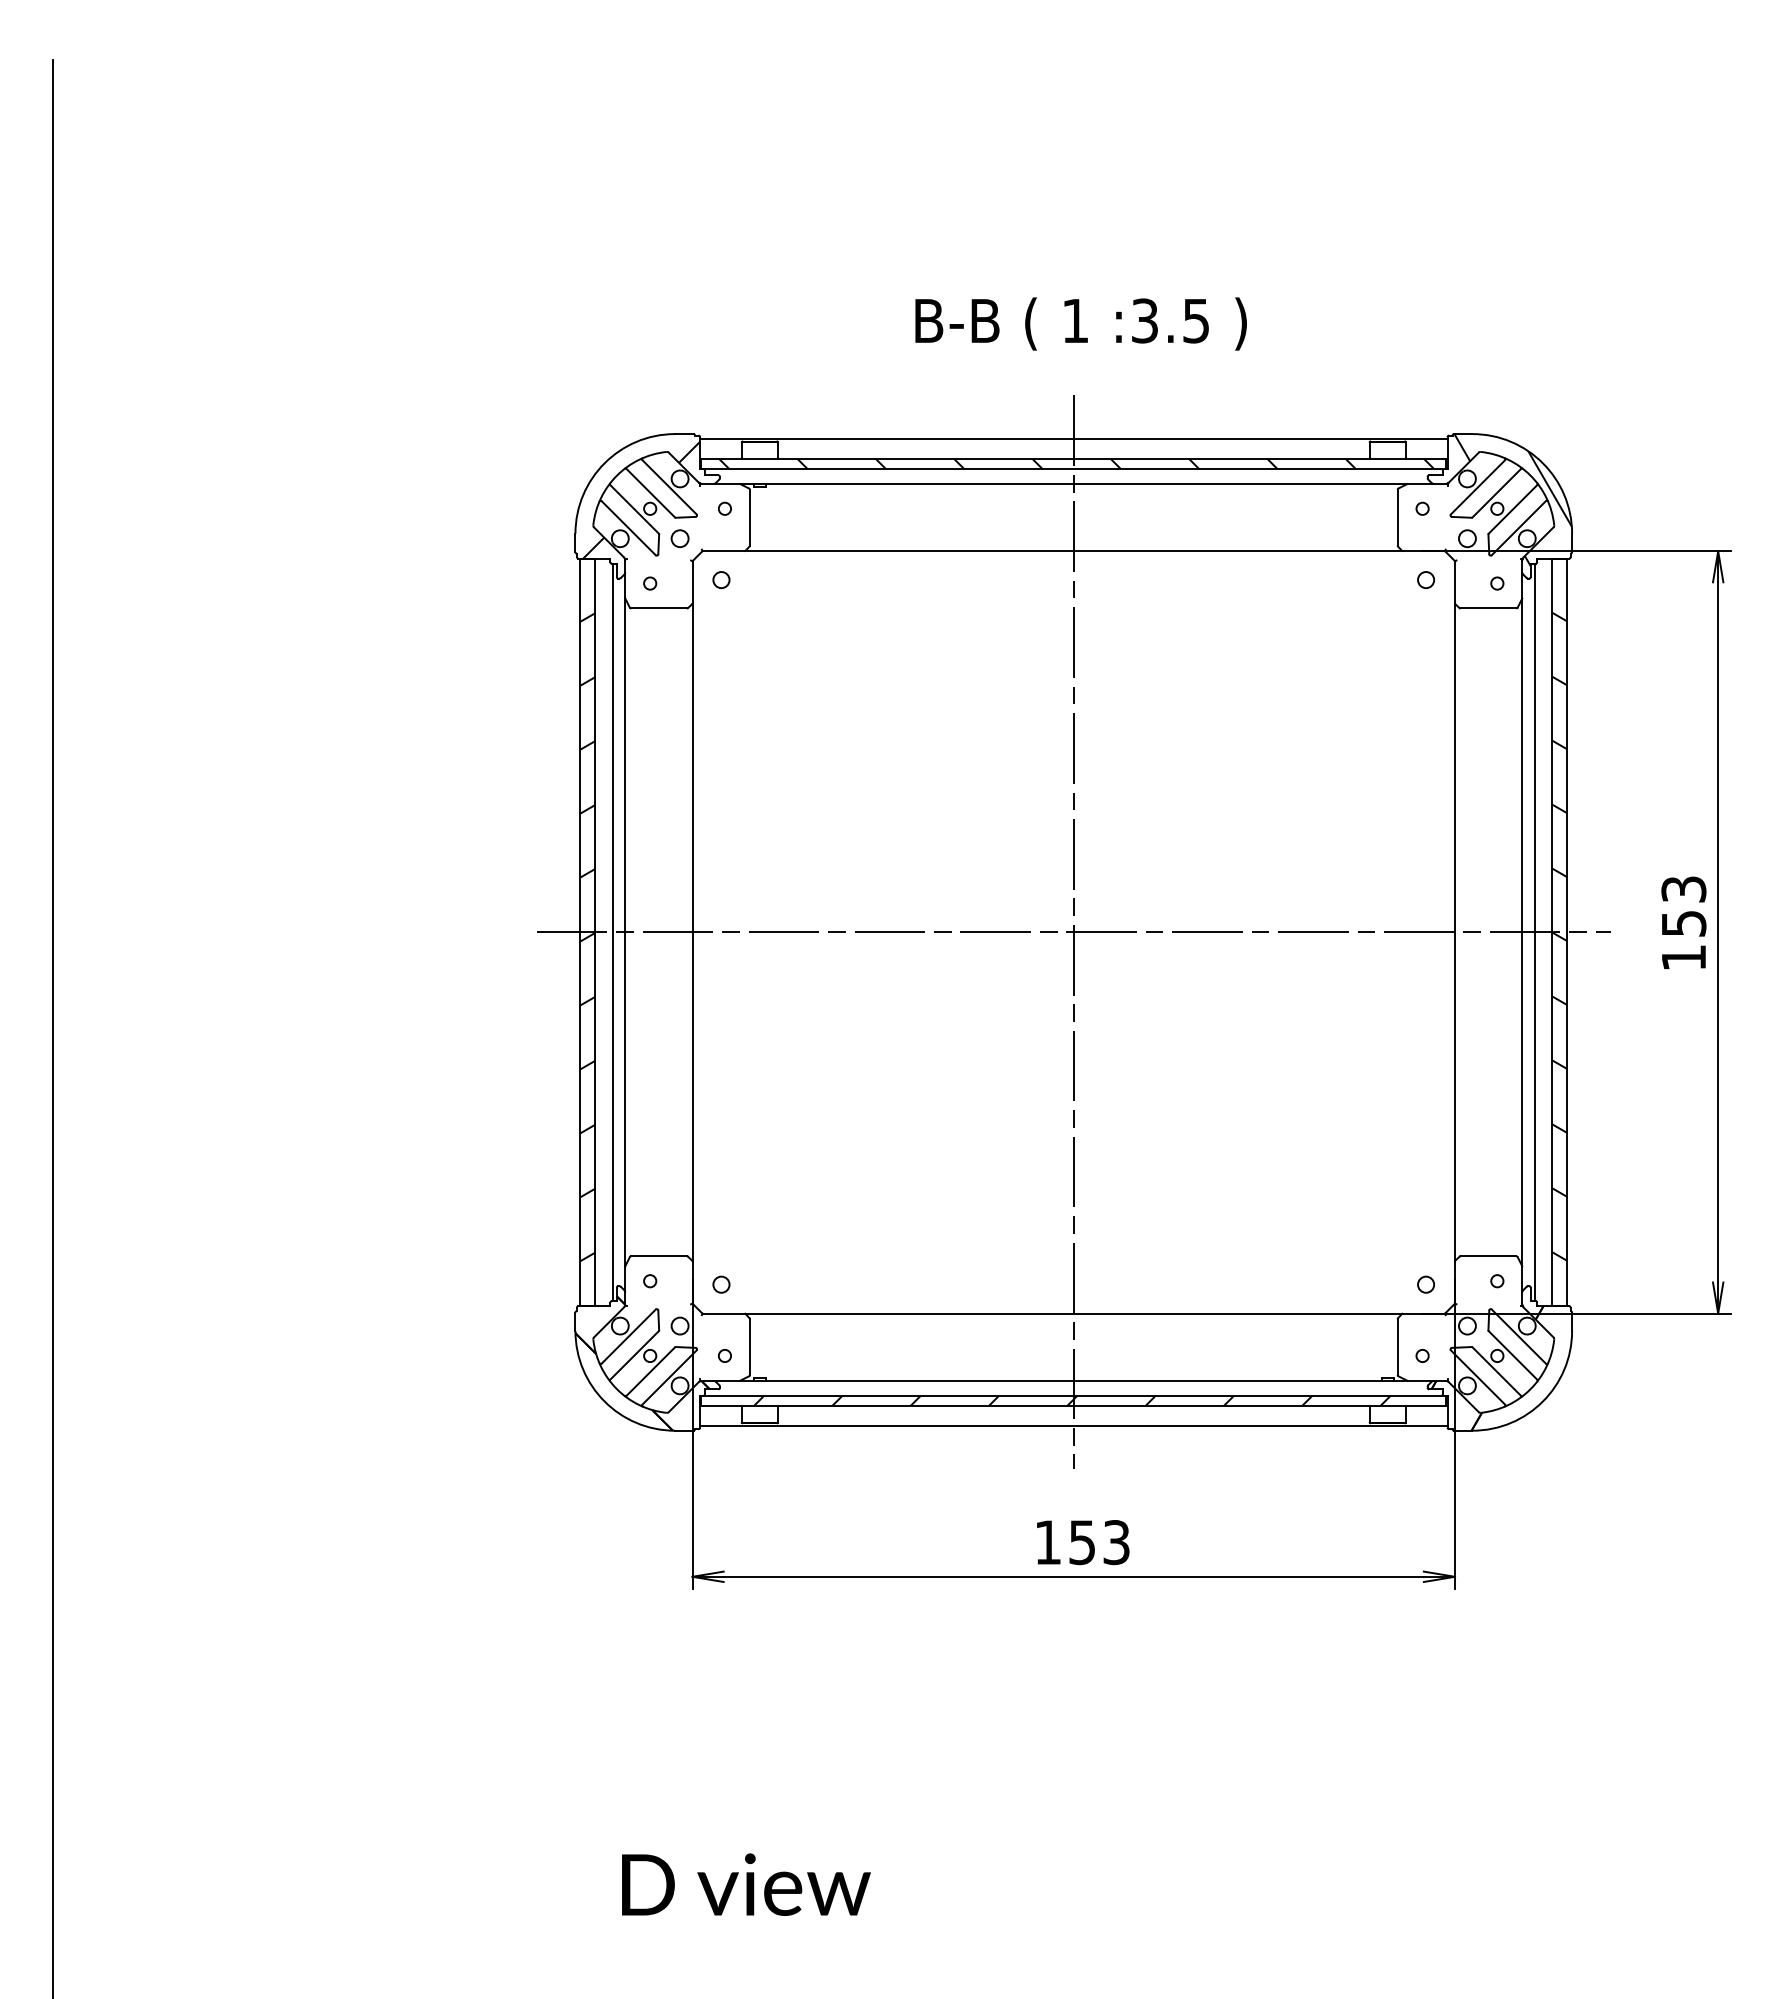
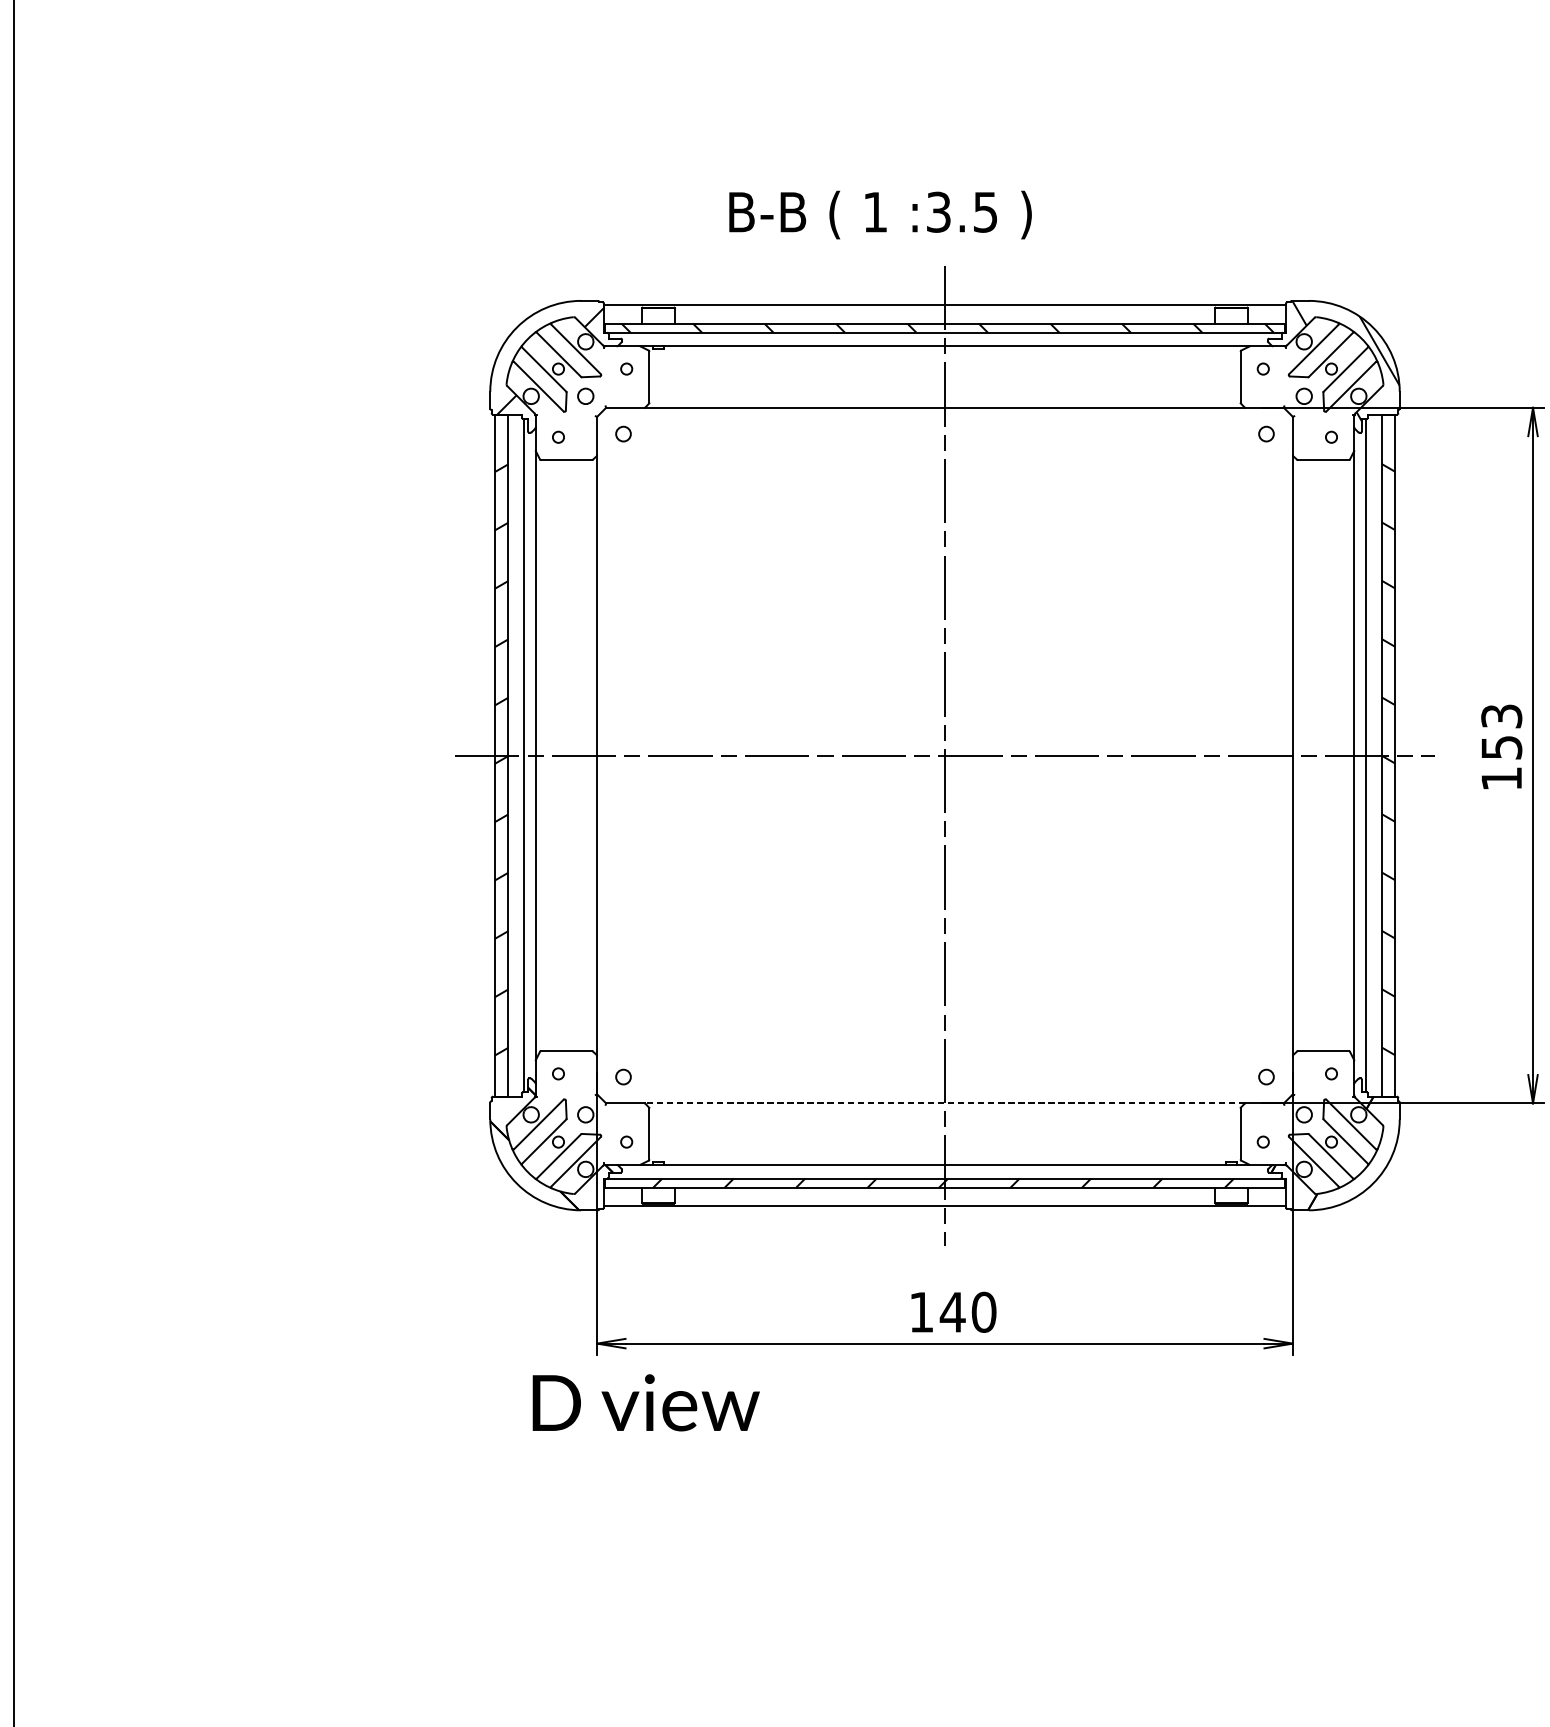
text: (1080, 323) -> (879, 214), moved
line: (1073, 1313) -> (944, 1103), solid -> dashed
text: (1099, 1542) -> (968, 1312), 153 -> 140
text: (746, 1884) -> (646, 1402), moved

